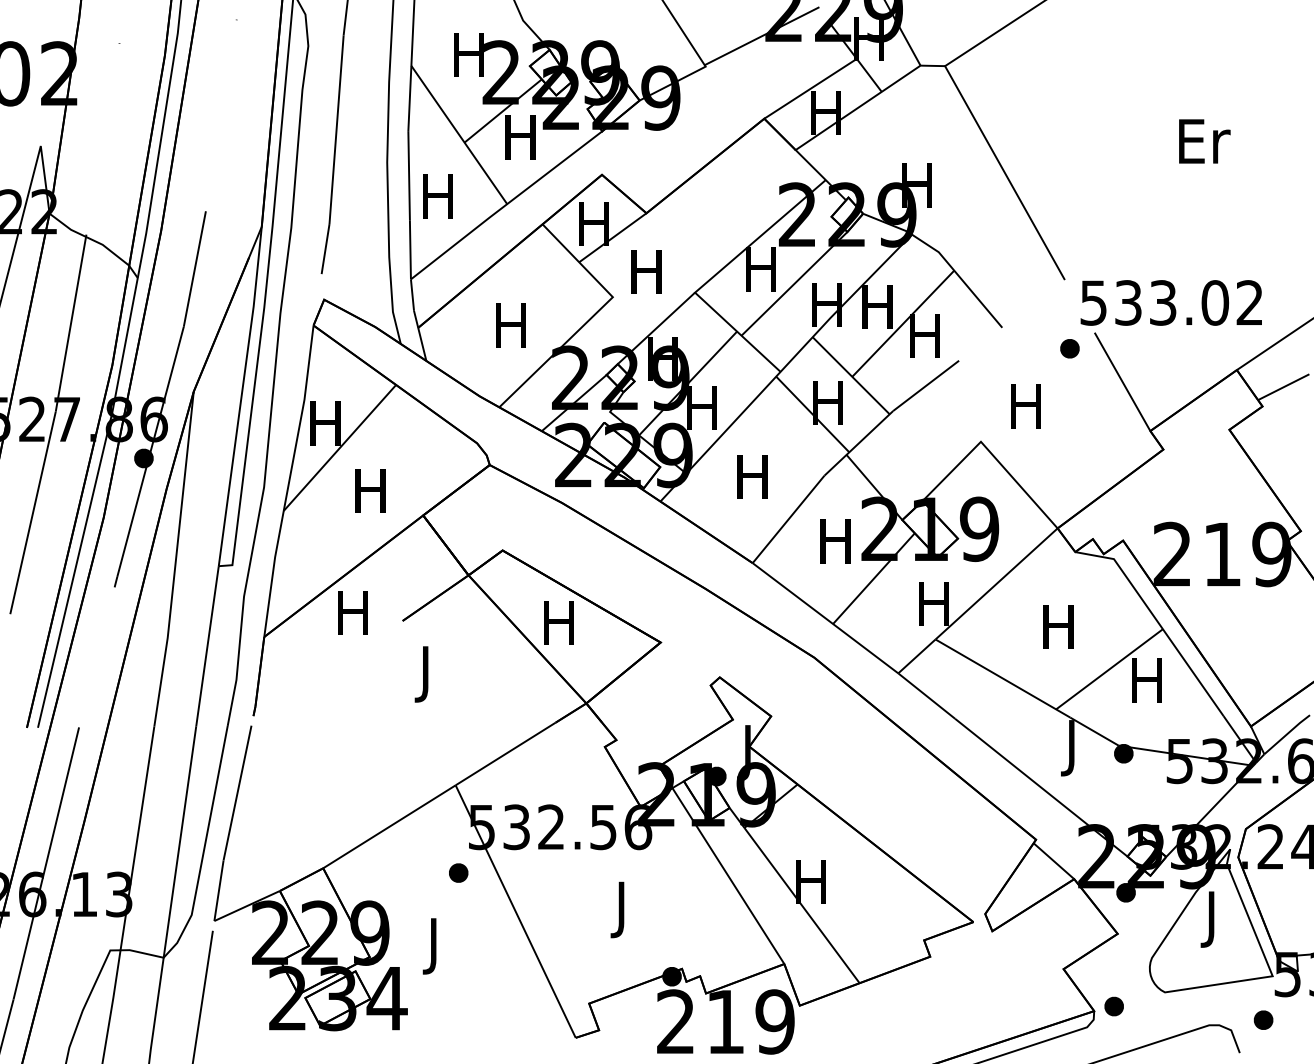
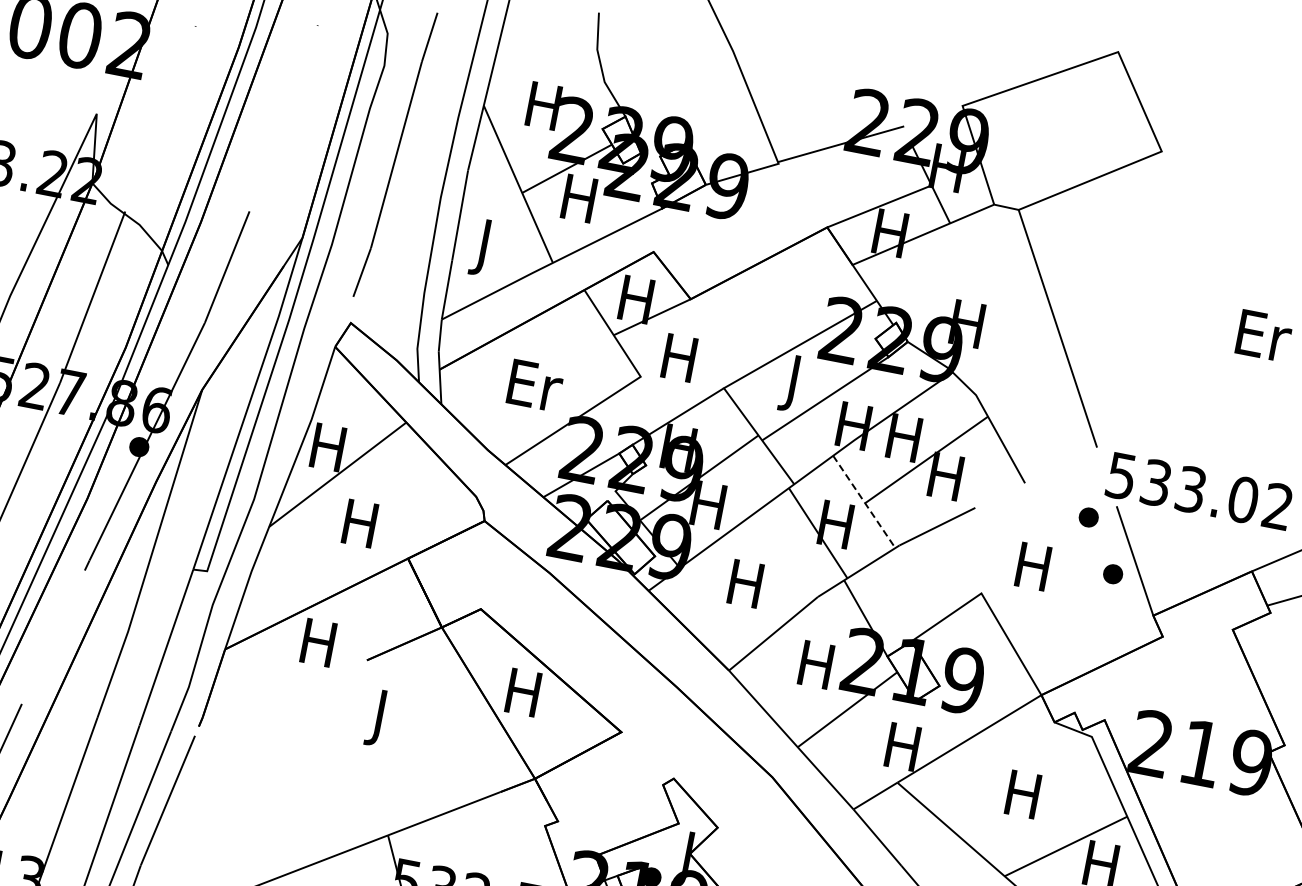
text: (437, 202) -> (483, 247), H -> J
text: (760, 275) -> (792, 383), H -> J
text: (513, 325) -> (535, 385), H -> Er
line: (851, 376) -> (864, 502), solid -> dashed
part: (1103, 398) -> (1112, 573), added

